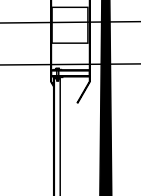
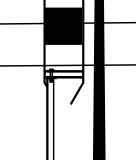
fill: (69, 25) -> (62, 26), added

